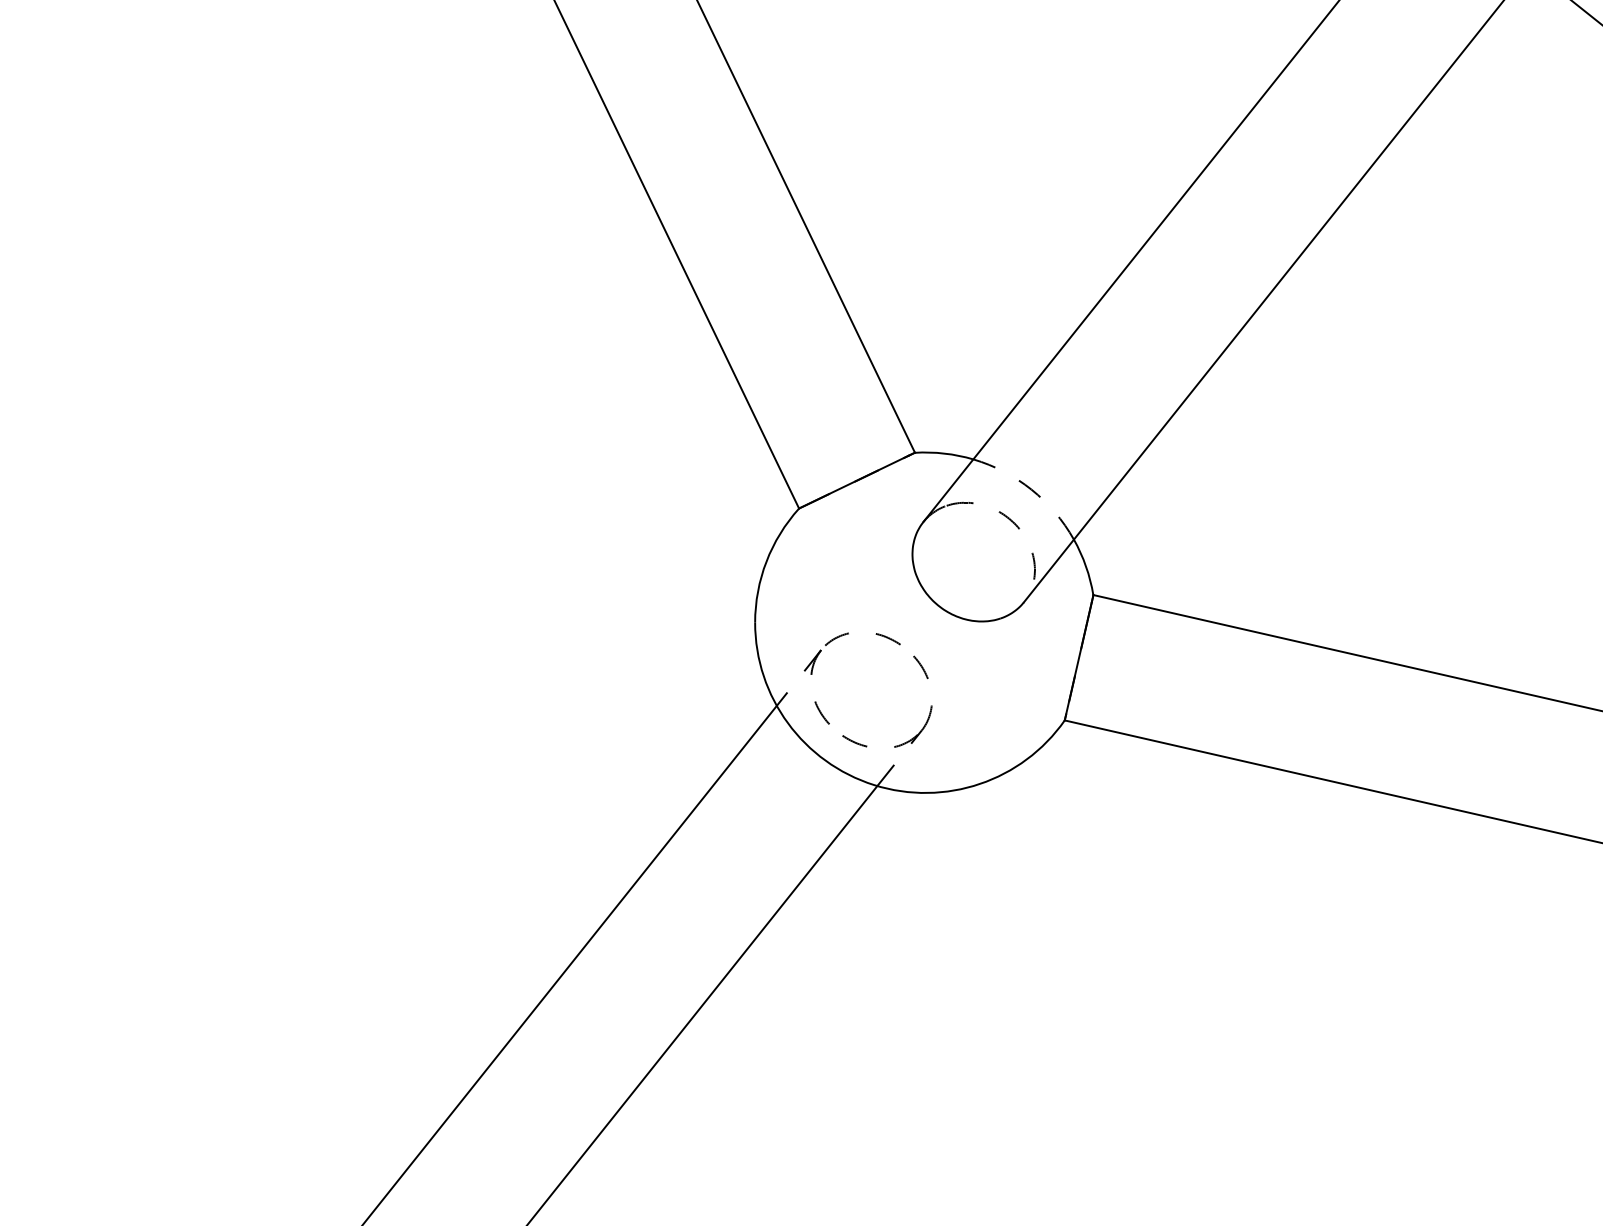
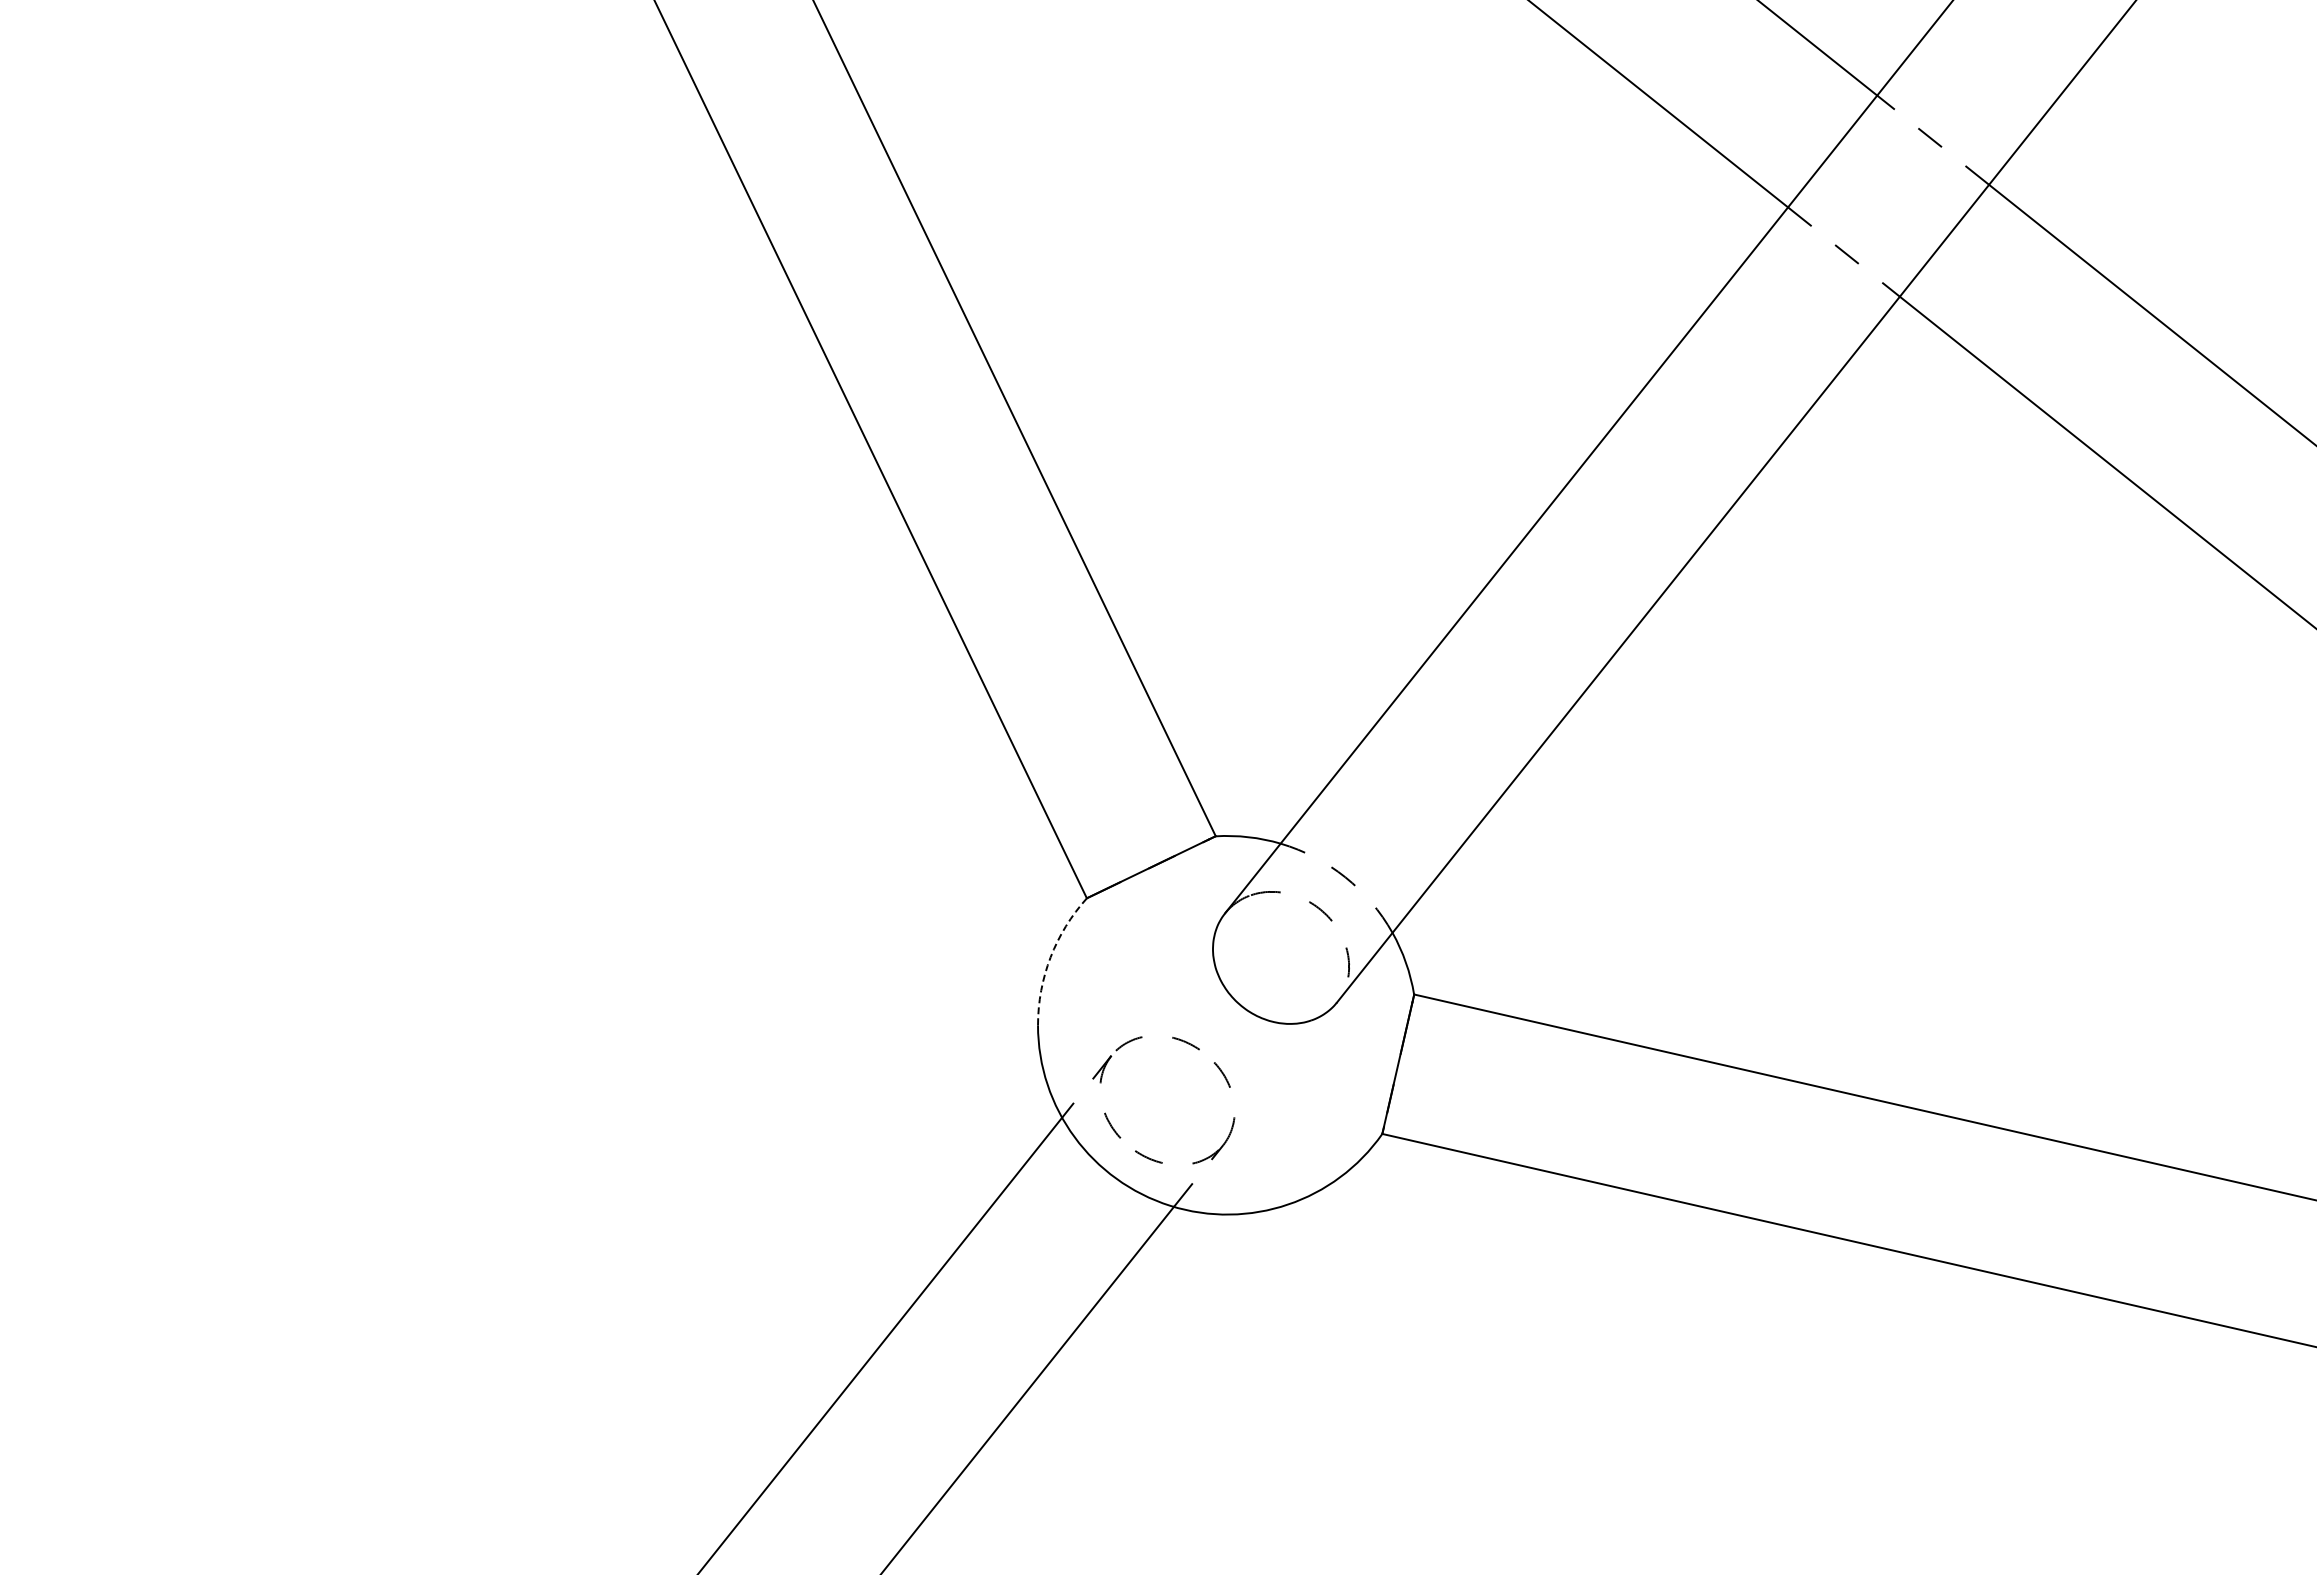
arc: (766, 561) -> (1050, 957), solid -> dashed

